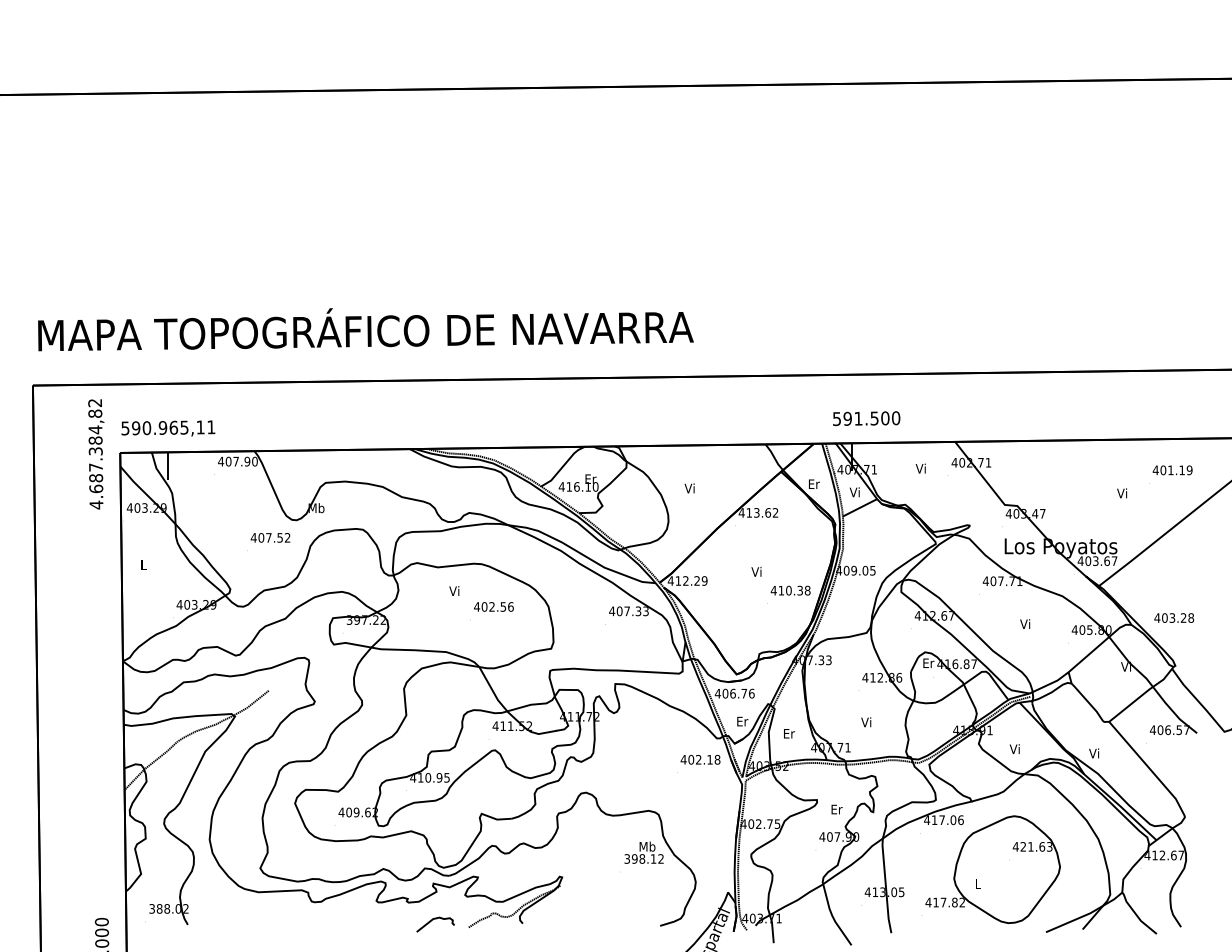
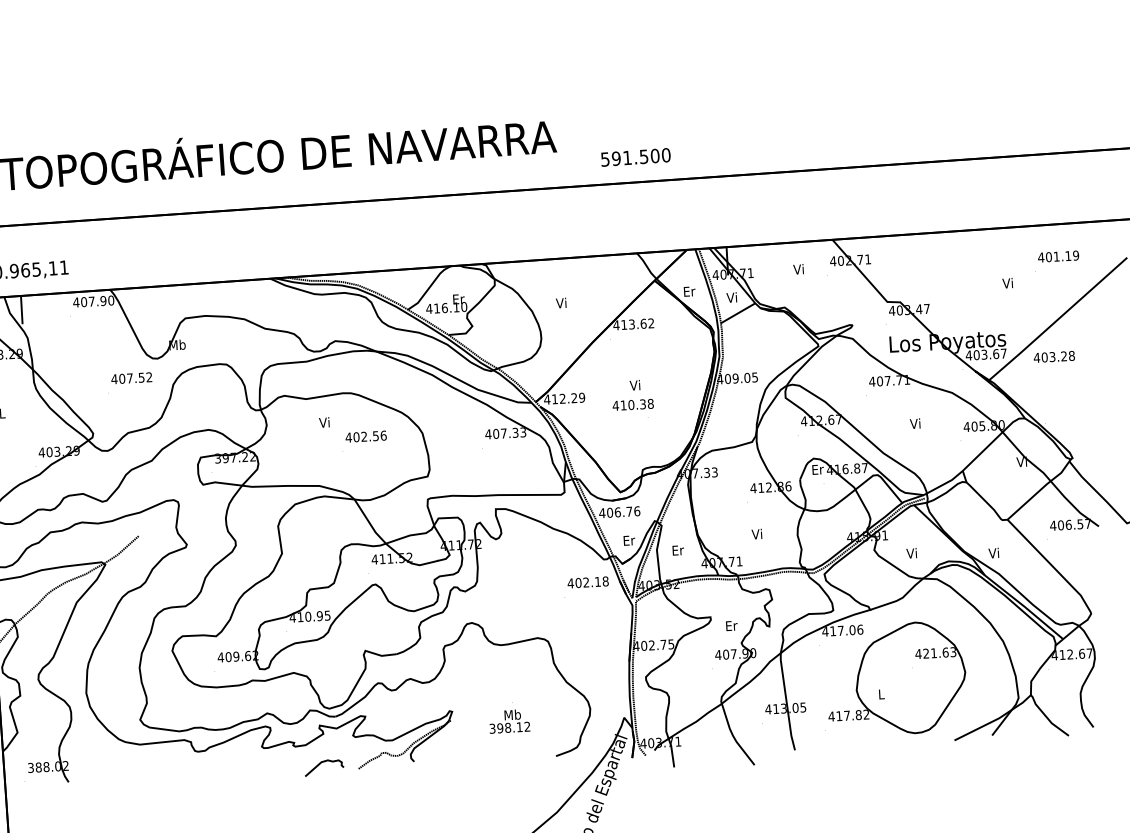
text: (866, 418) -> (635, 157), moved
text: (790, 590) -> (633, 404), moved
text: (1174, 617) -> (1054, 356), moved
text: (643, 852) -> (508, 721), moved

